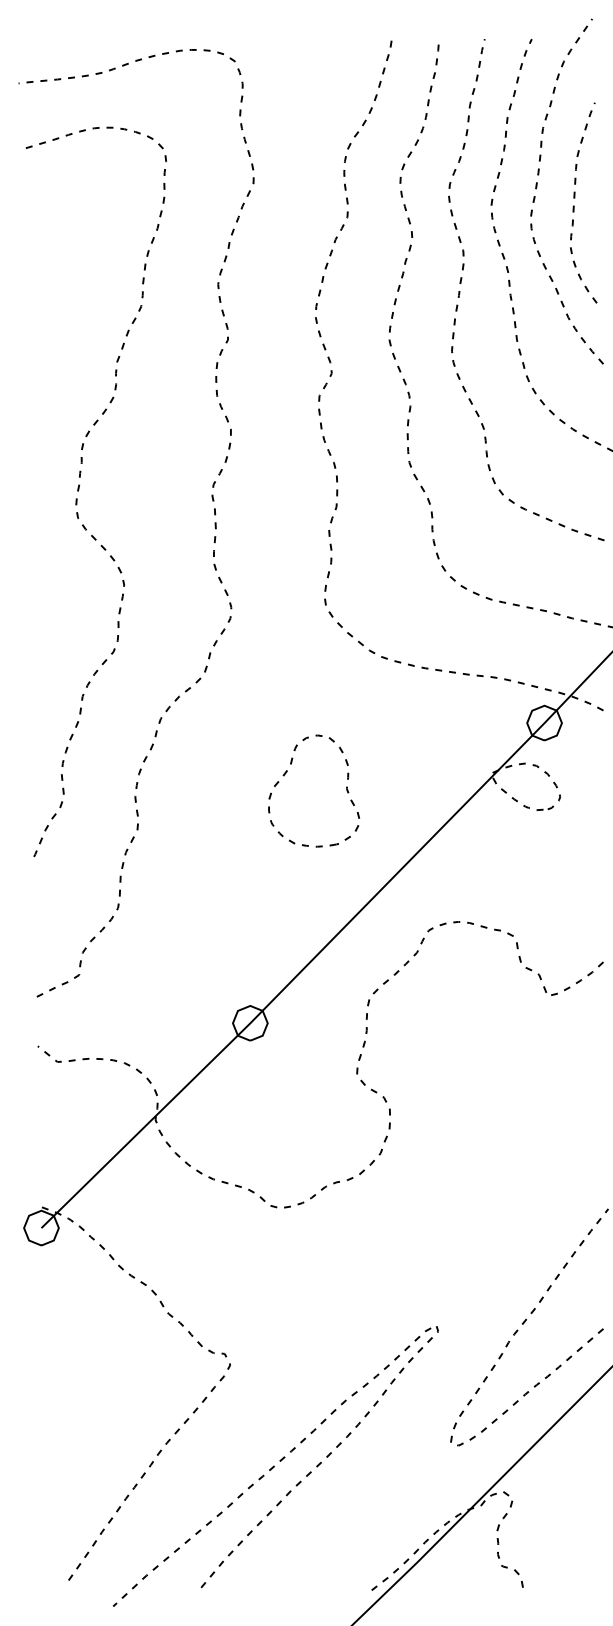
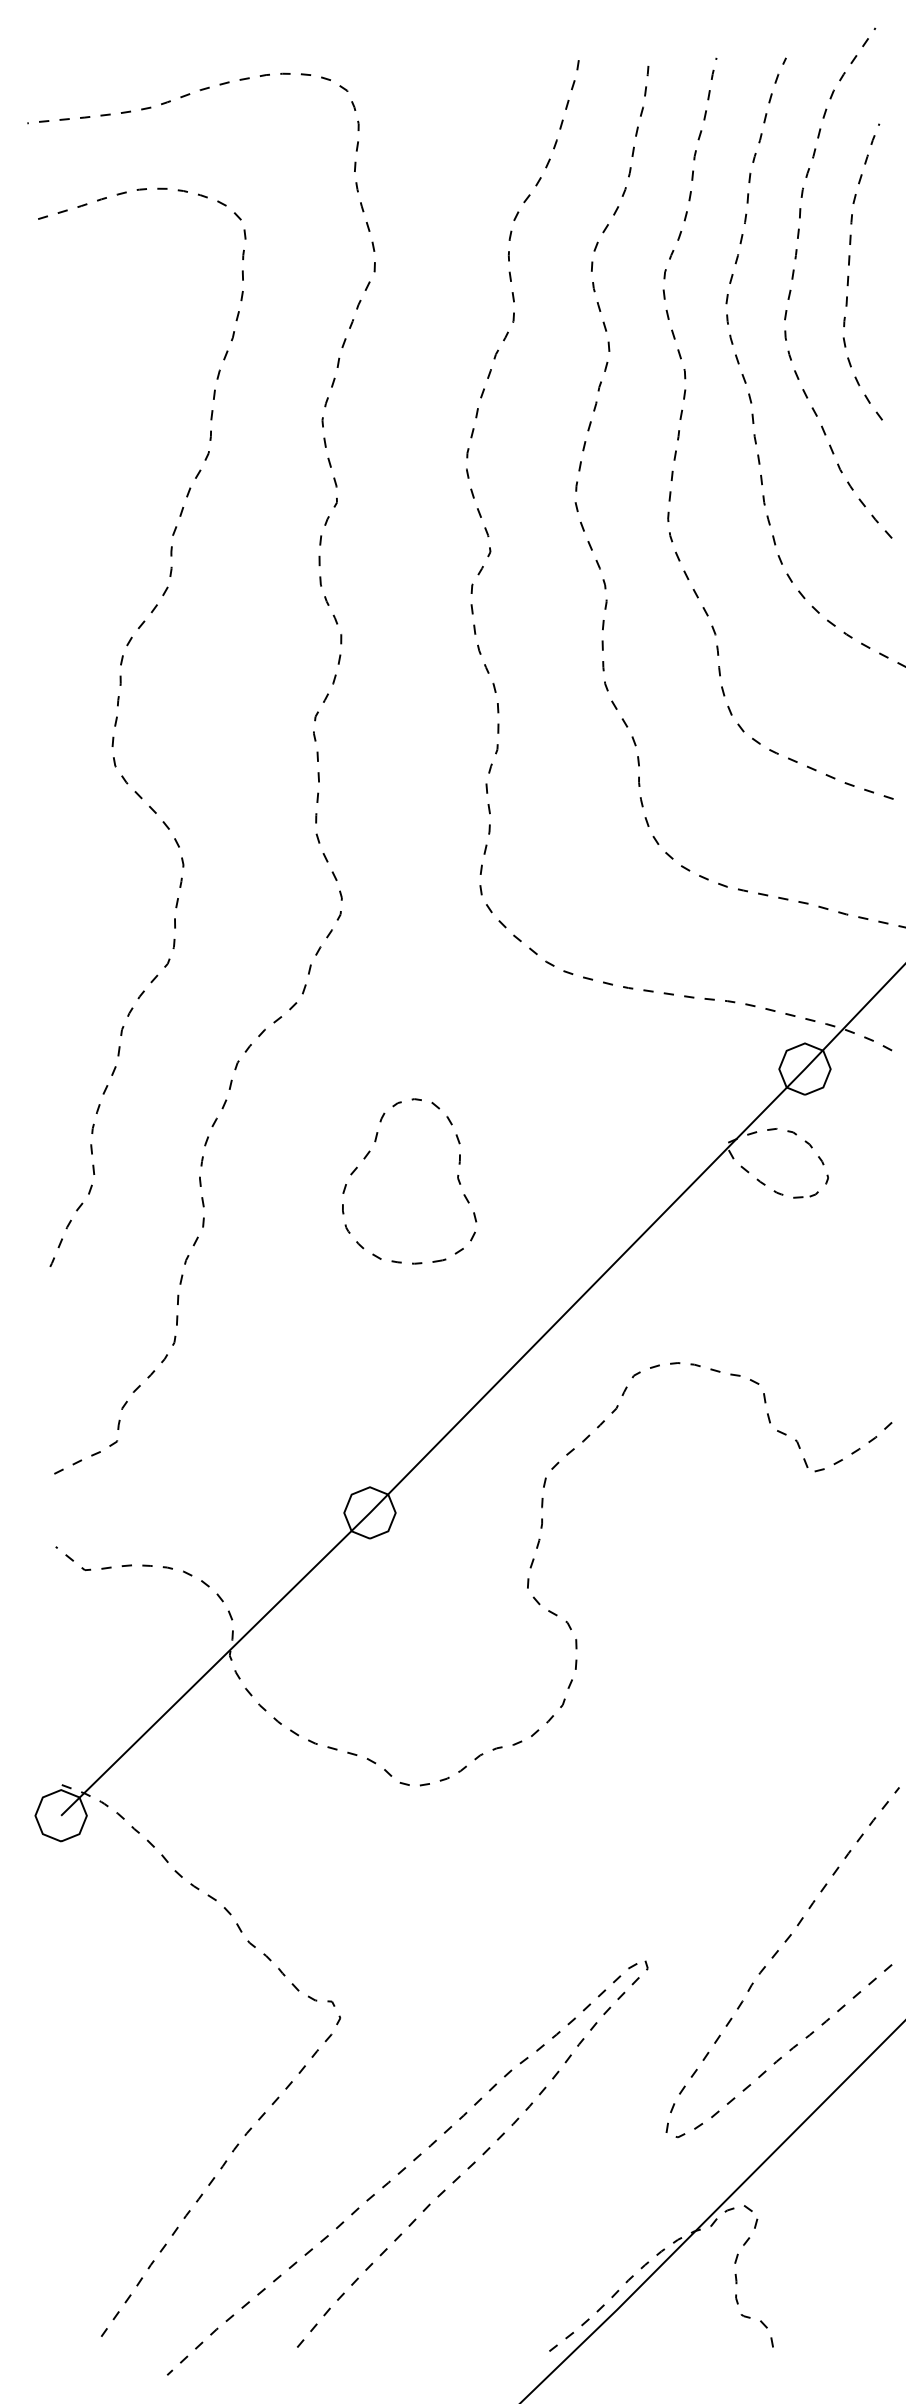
curve: (575, 198) -> (850, 265), moved
part: (287, 772) -> (370, 1153), moved

